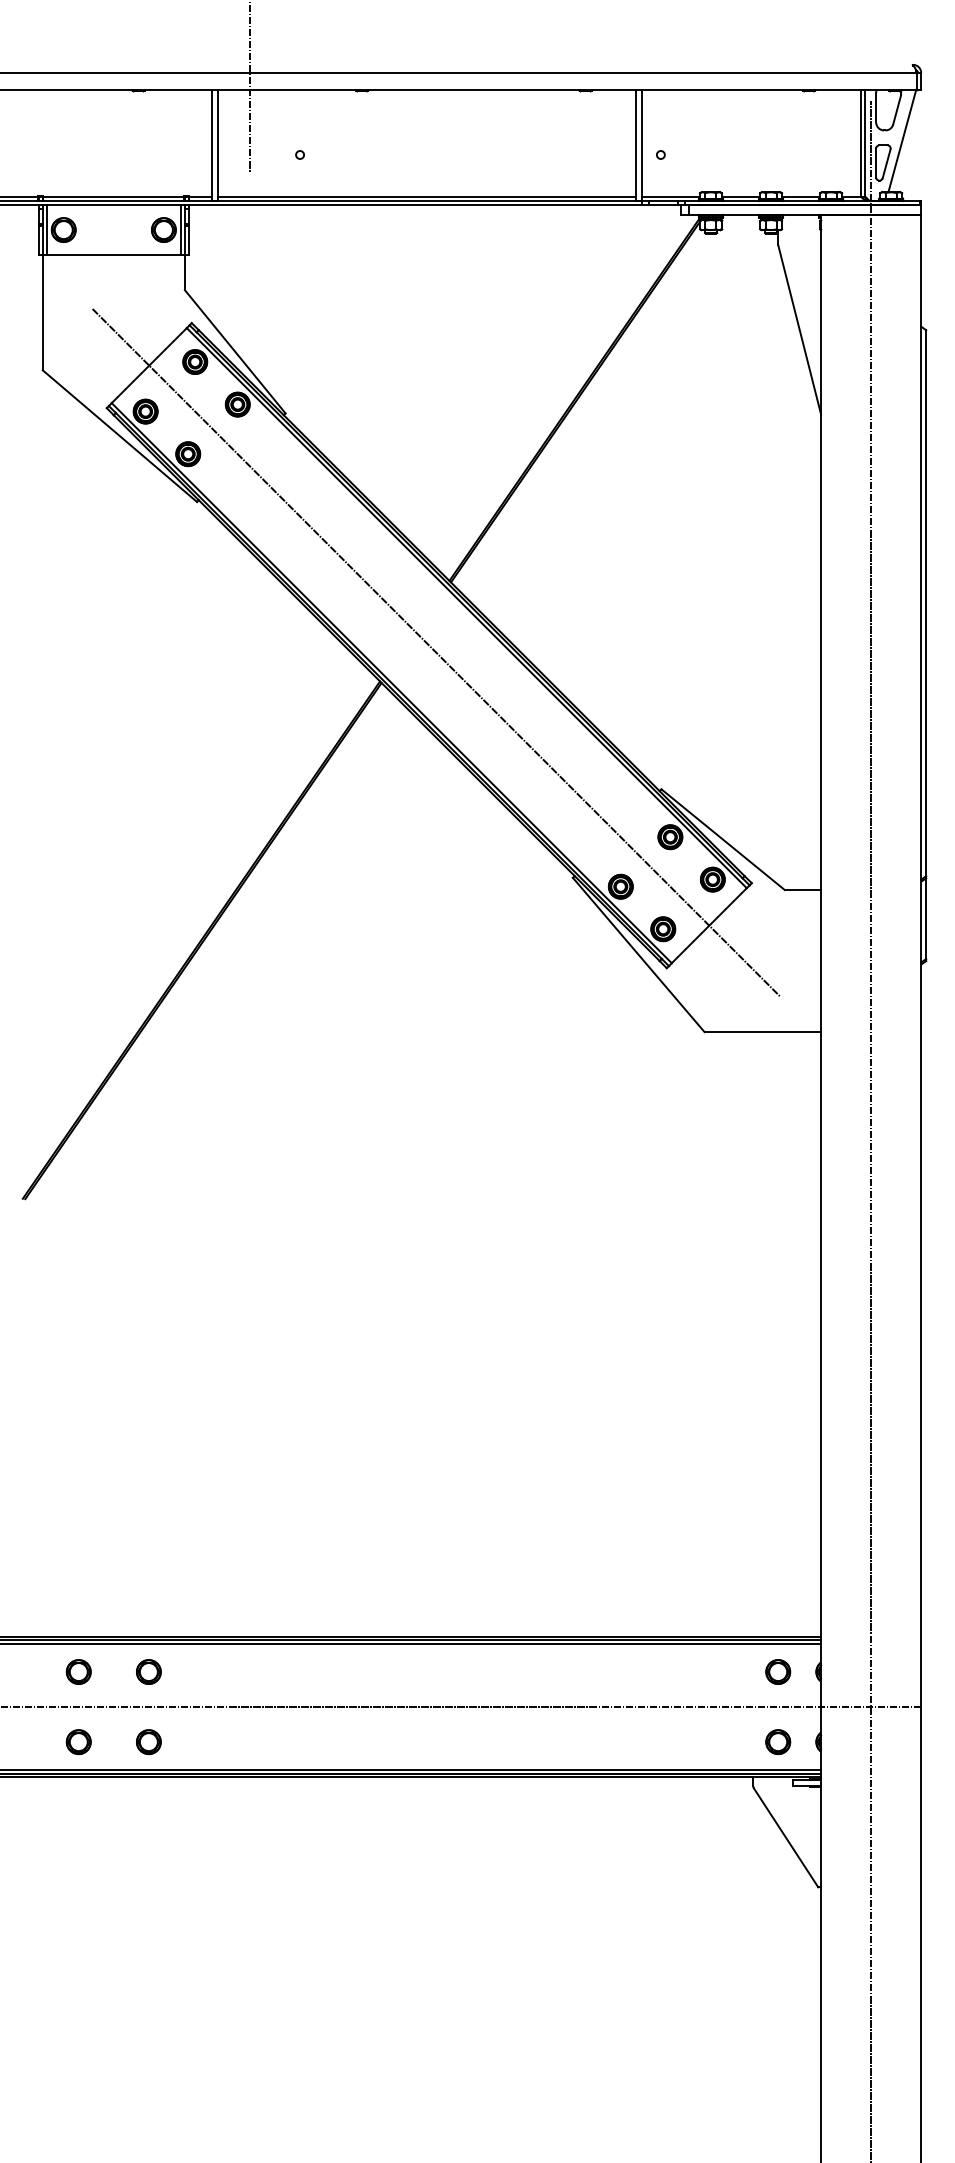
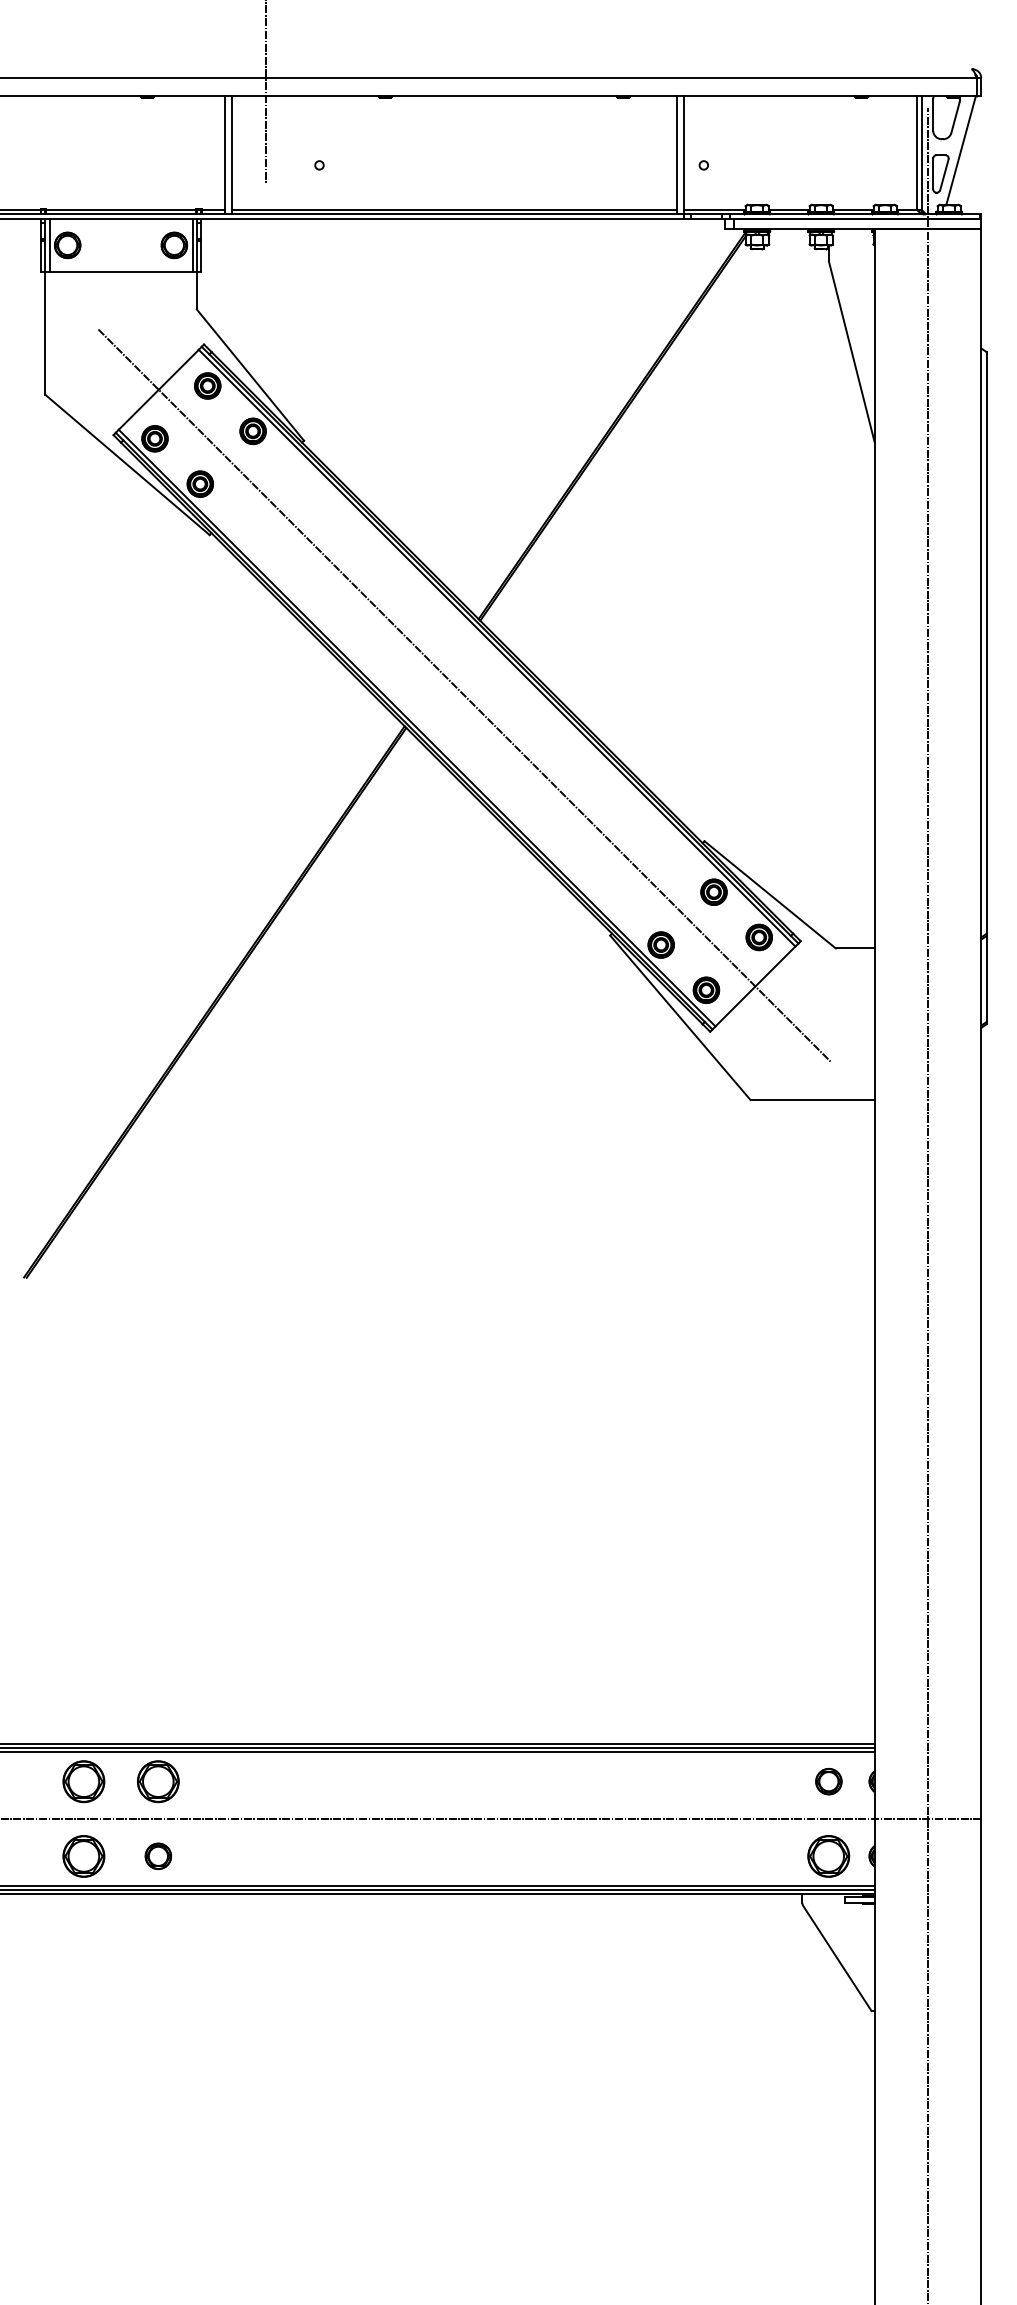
part: (78, 1671) -> (83, 1781), size x1.6
part: (148, 1671) -> (157, 1781), size x1.6
part: (78, 1741) -> (83, 1855), size x1.6
part: (778, 1741) -> (829, 1855), size x1.6

